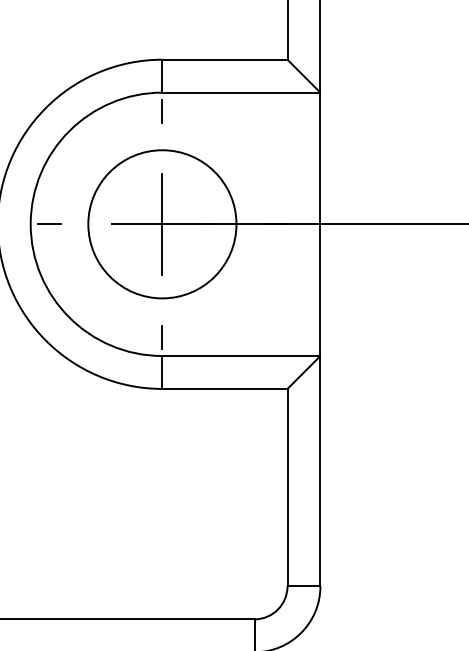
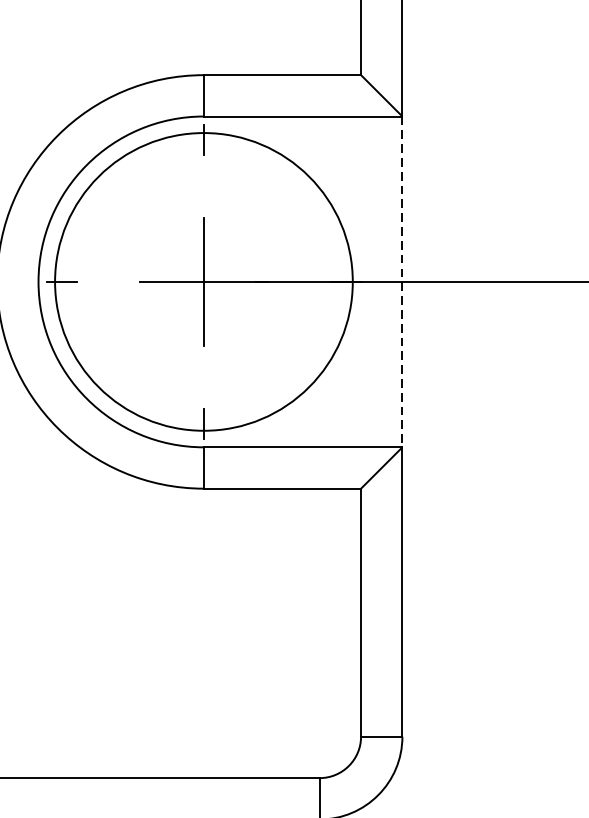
circle: (162, 224) -> (204, 282), size x1.6
line: (320, 224) -> (402, 282), solid -> dashed

